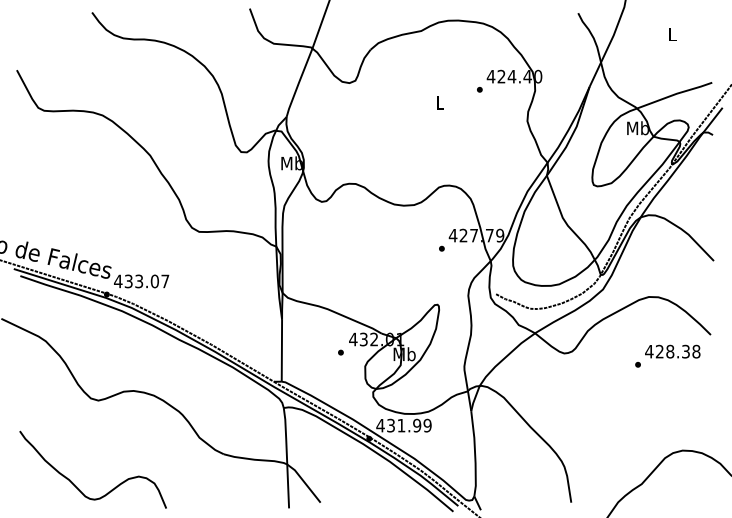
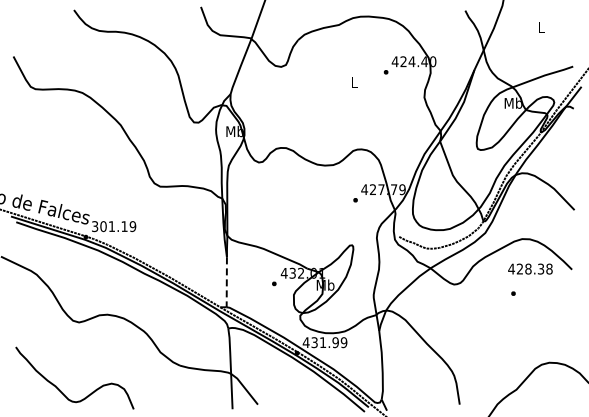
text: (141, 281) -> (113, 226), 433.07 -> 301.19
line: (281, 350) -> (226, 282), solid -> dashed
text: (672, 350) -> (530, 268), moved

